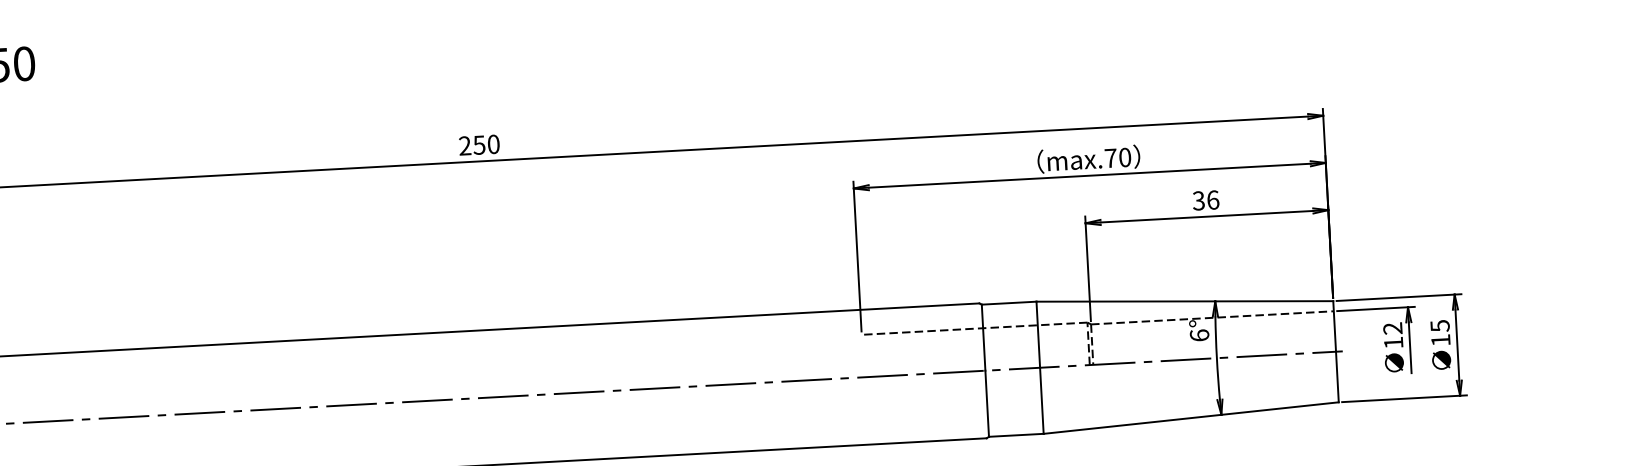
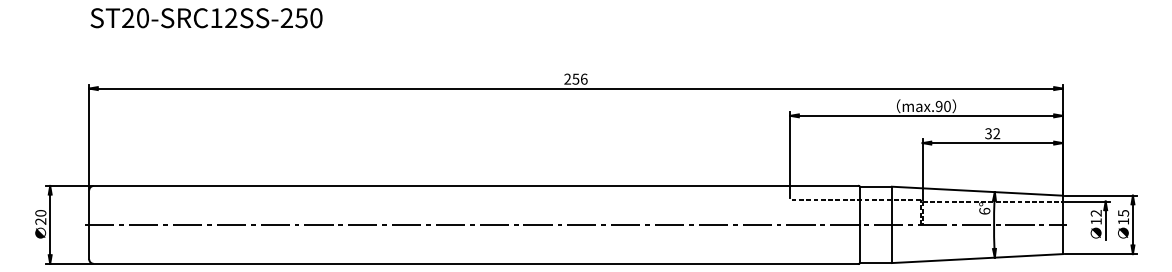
text: (492, 143) -> (583, 78), 250 -> 256
text: (1109, 158) -> (938, 106), max.70 -> max.90
text: (1212, 199) -> (996, 133), 36 -> 32

